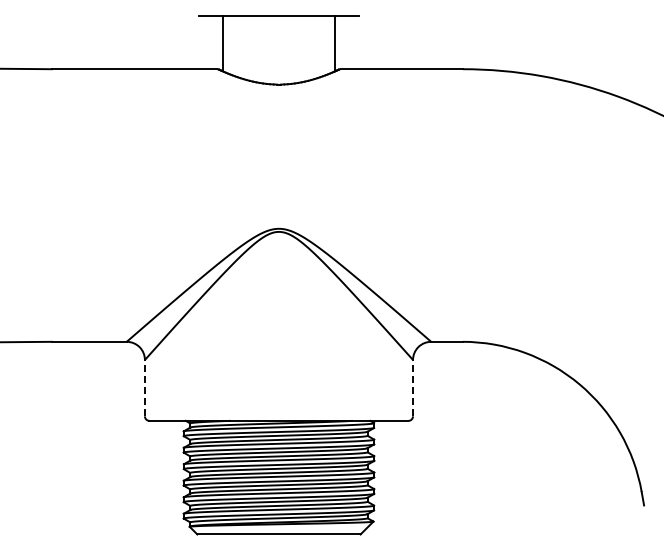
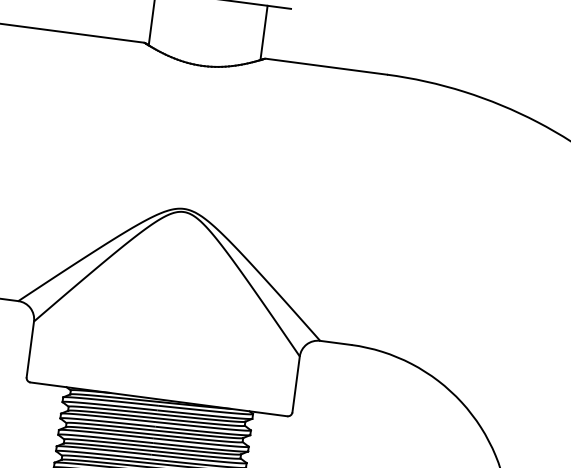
line: (144, 387) -> (29, 348), dashed -> solid
line: (413, 387) -> (296, 383), dashed -> solid

